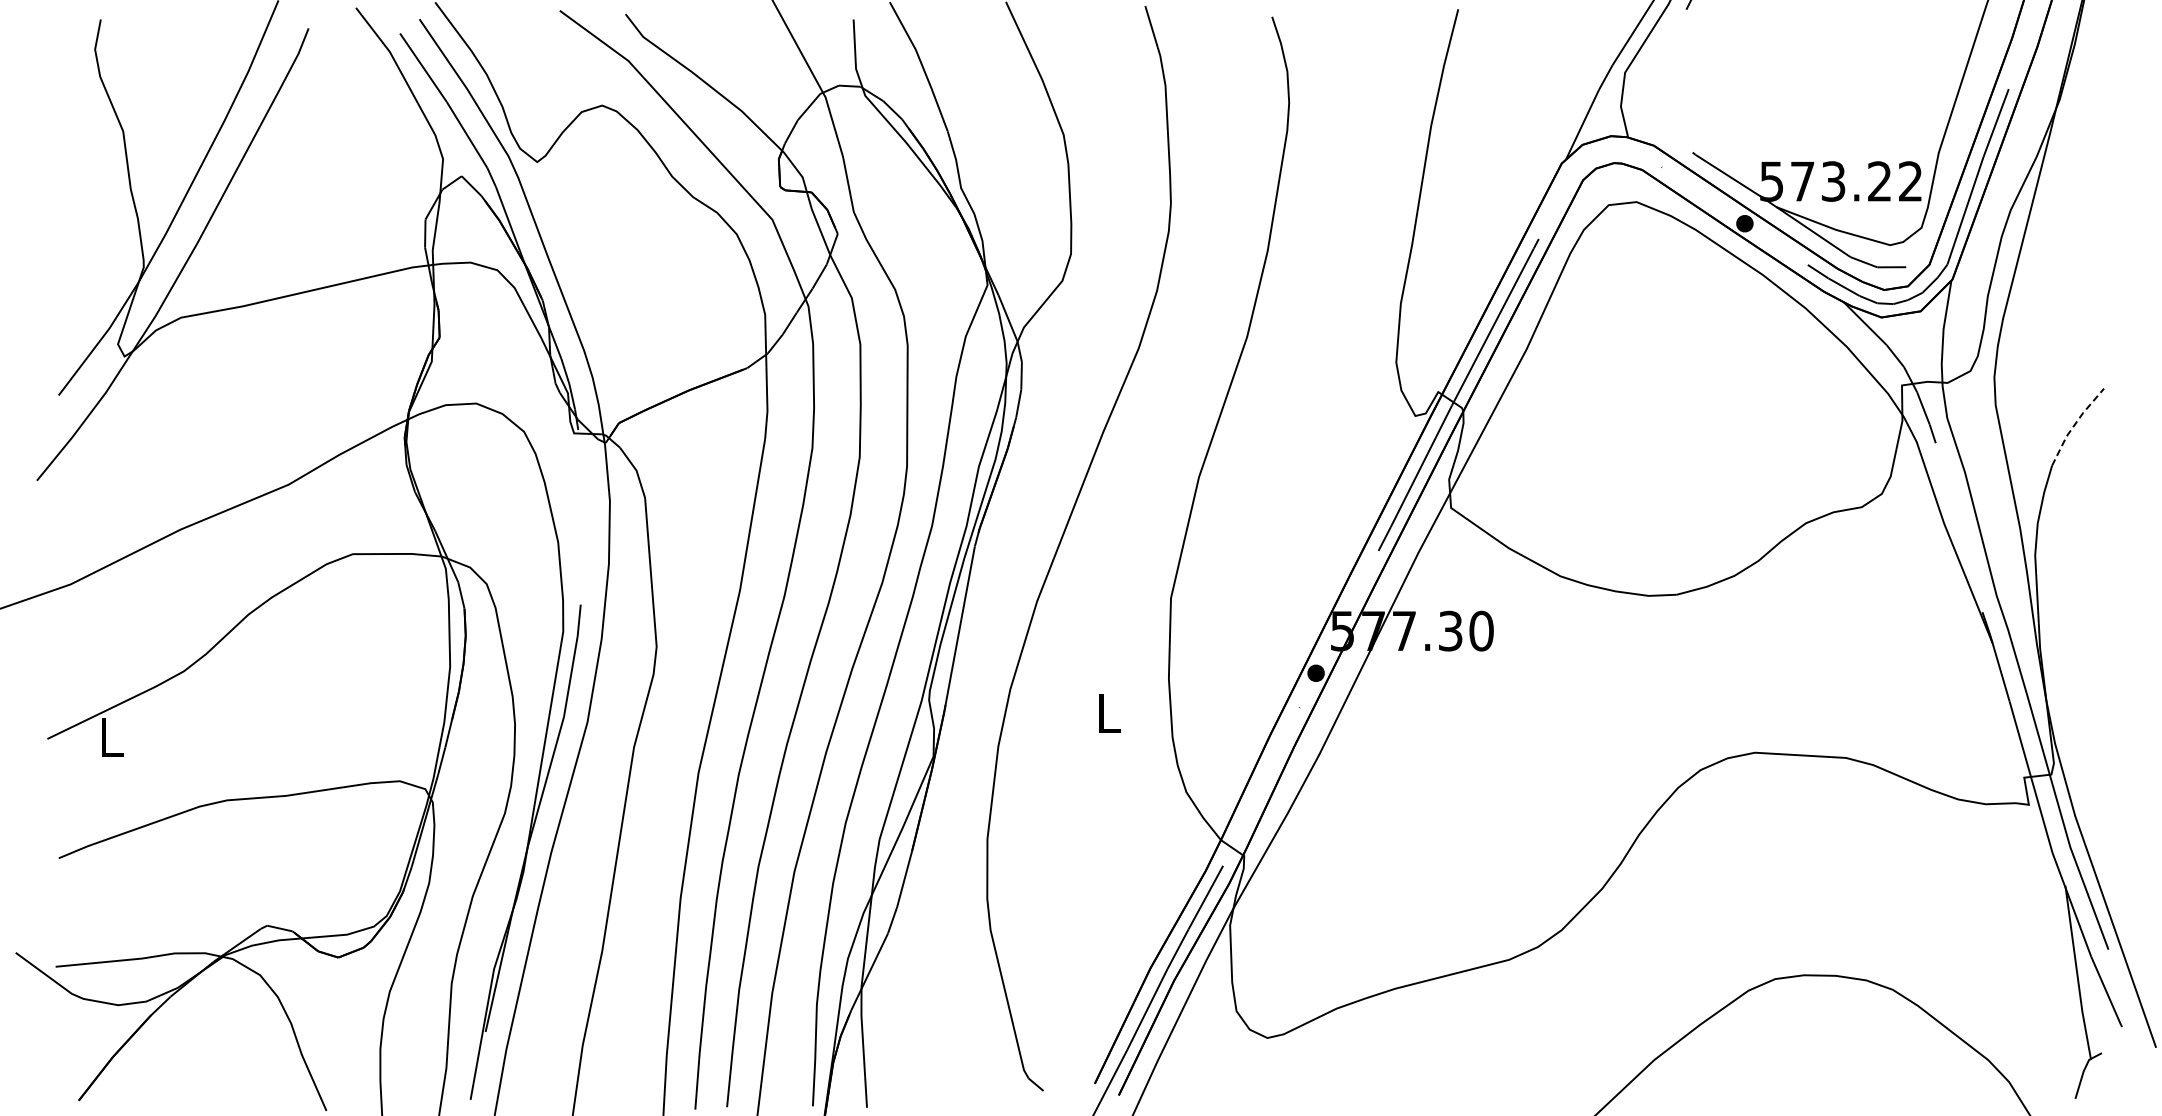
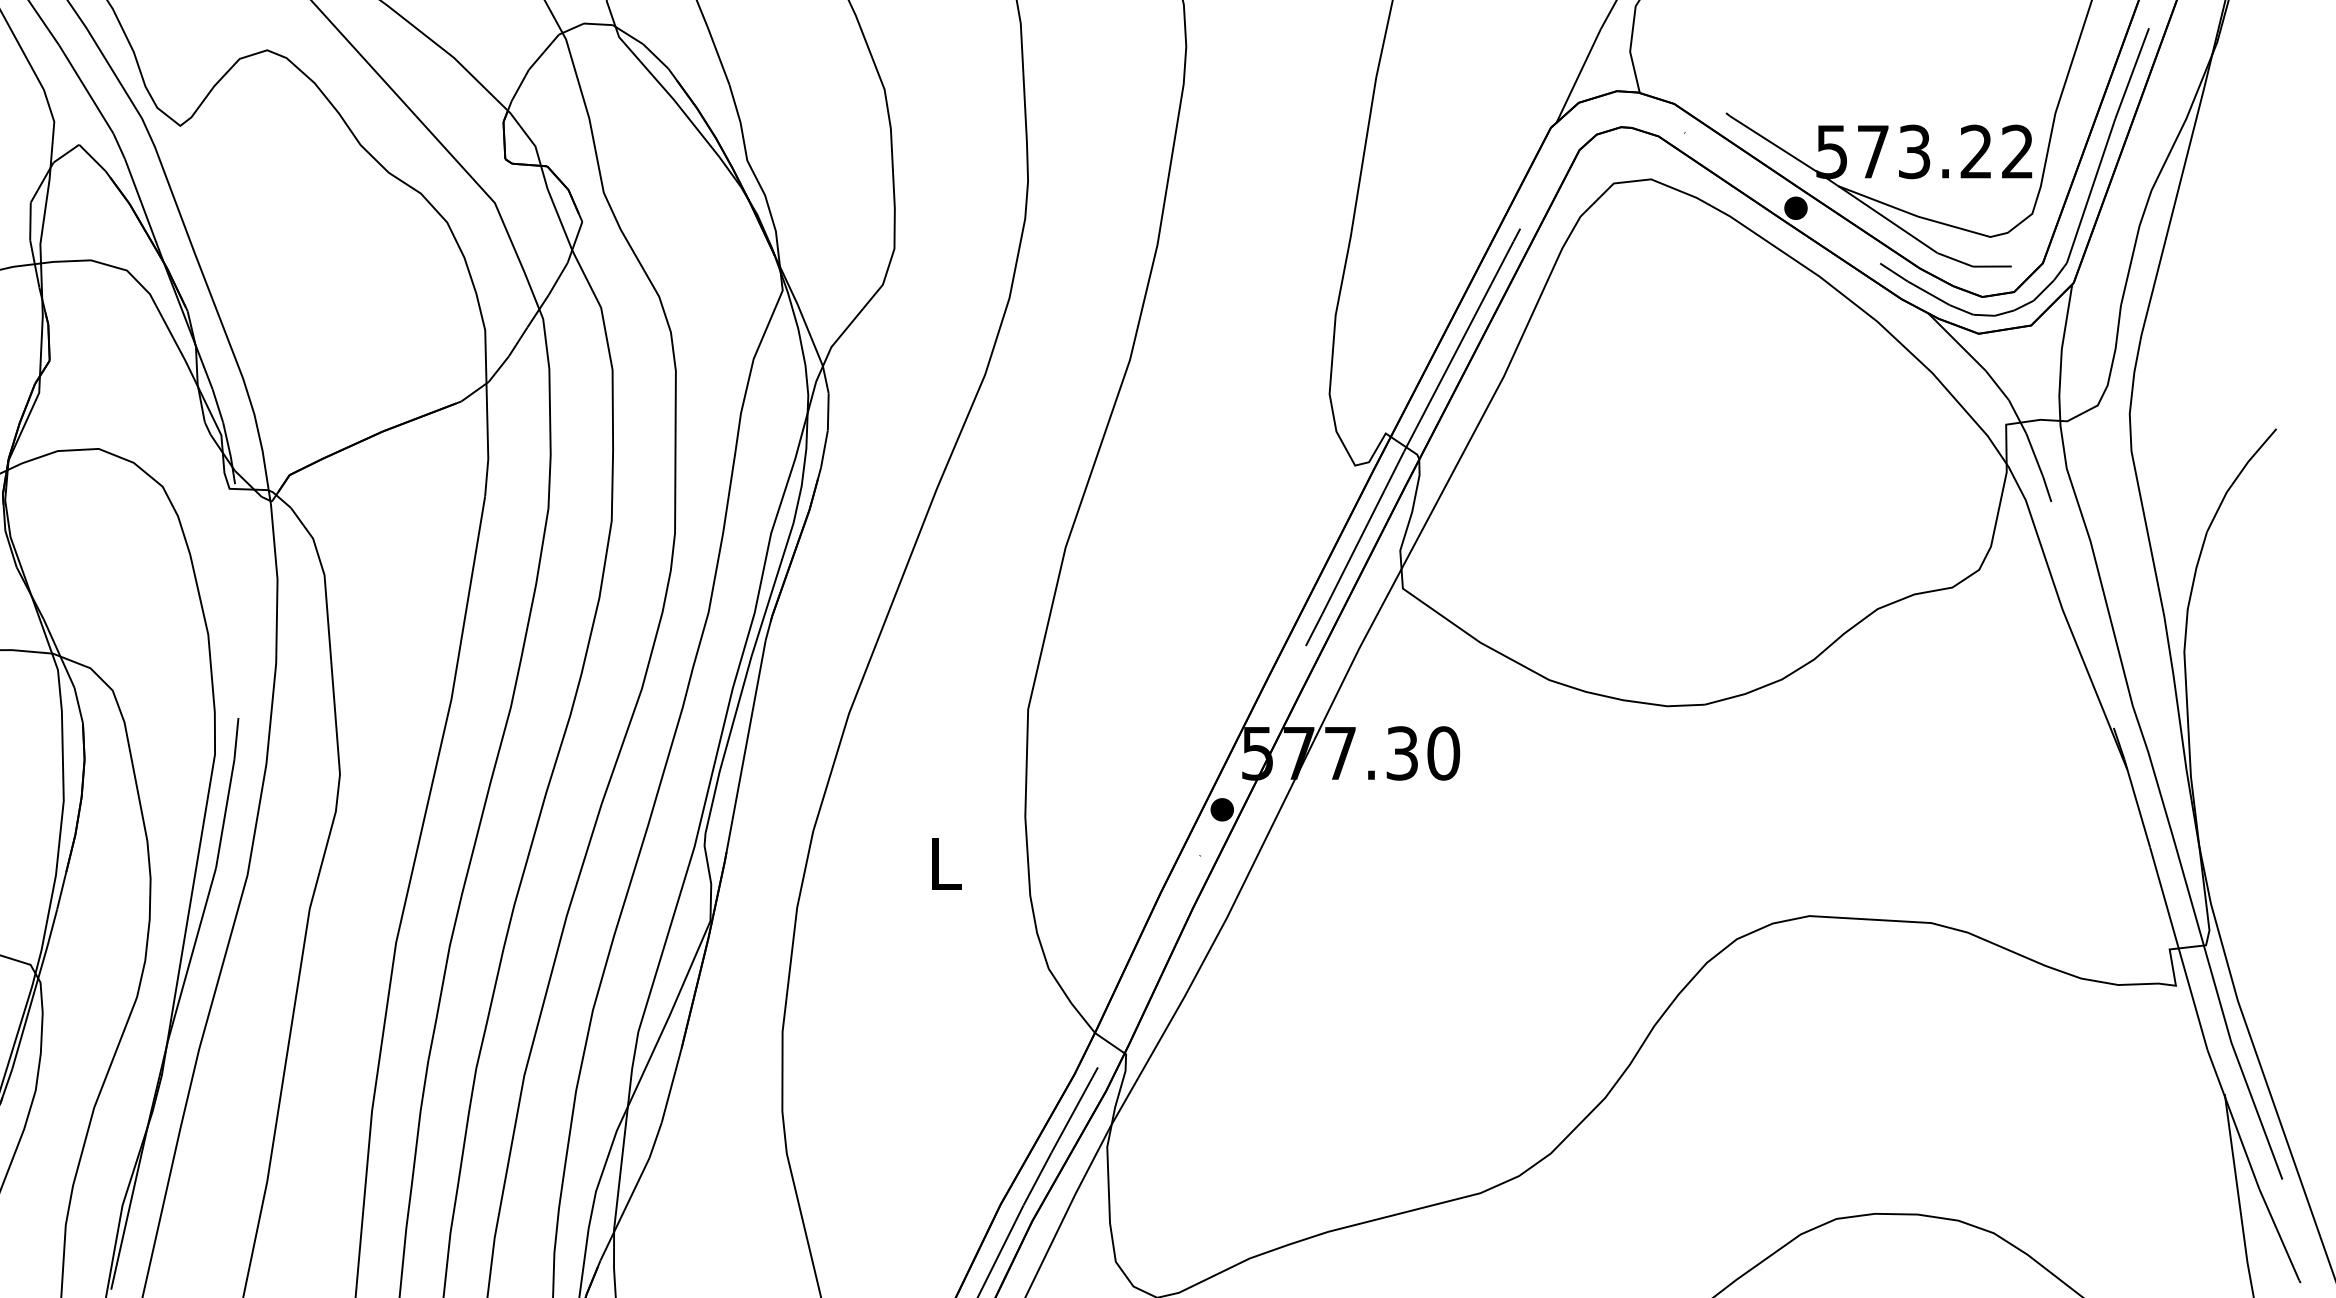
line: (2074, 425) -> (2236, 478), dashed -> solid

